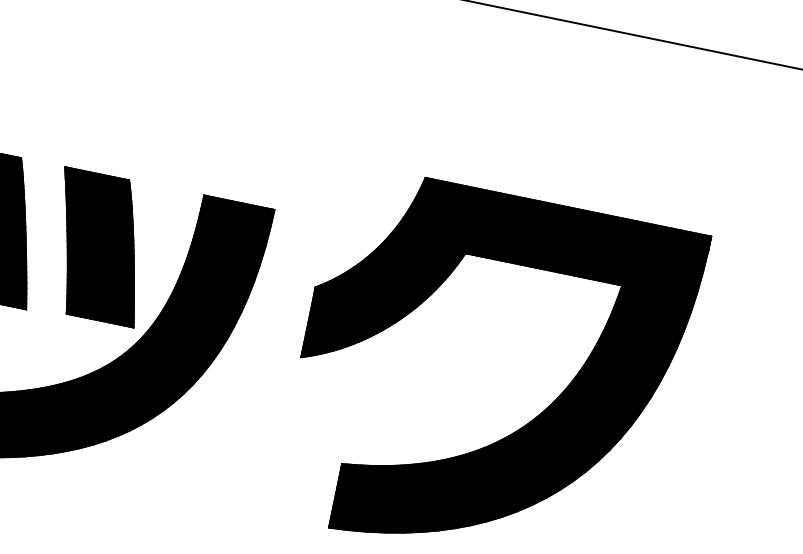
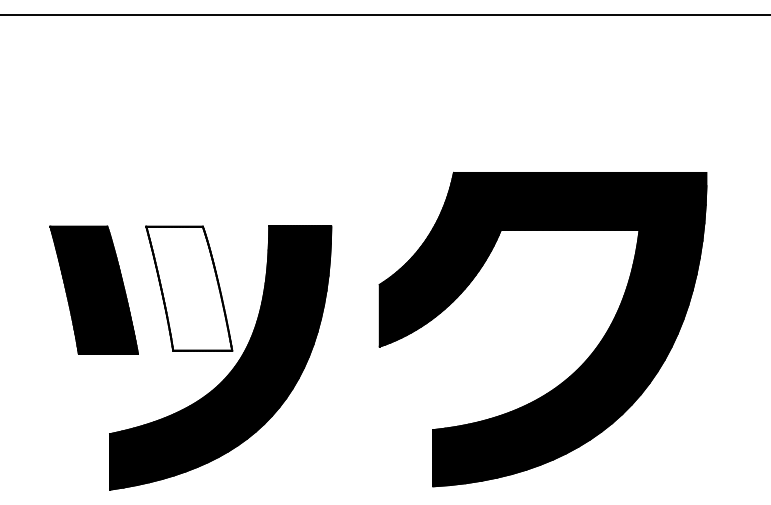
fill: (99, 247) -> (189, 288), removed

